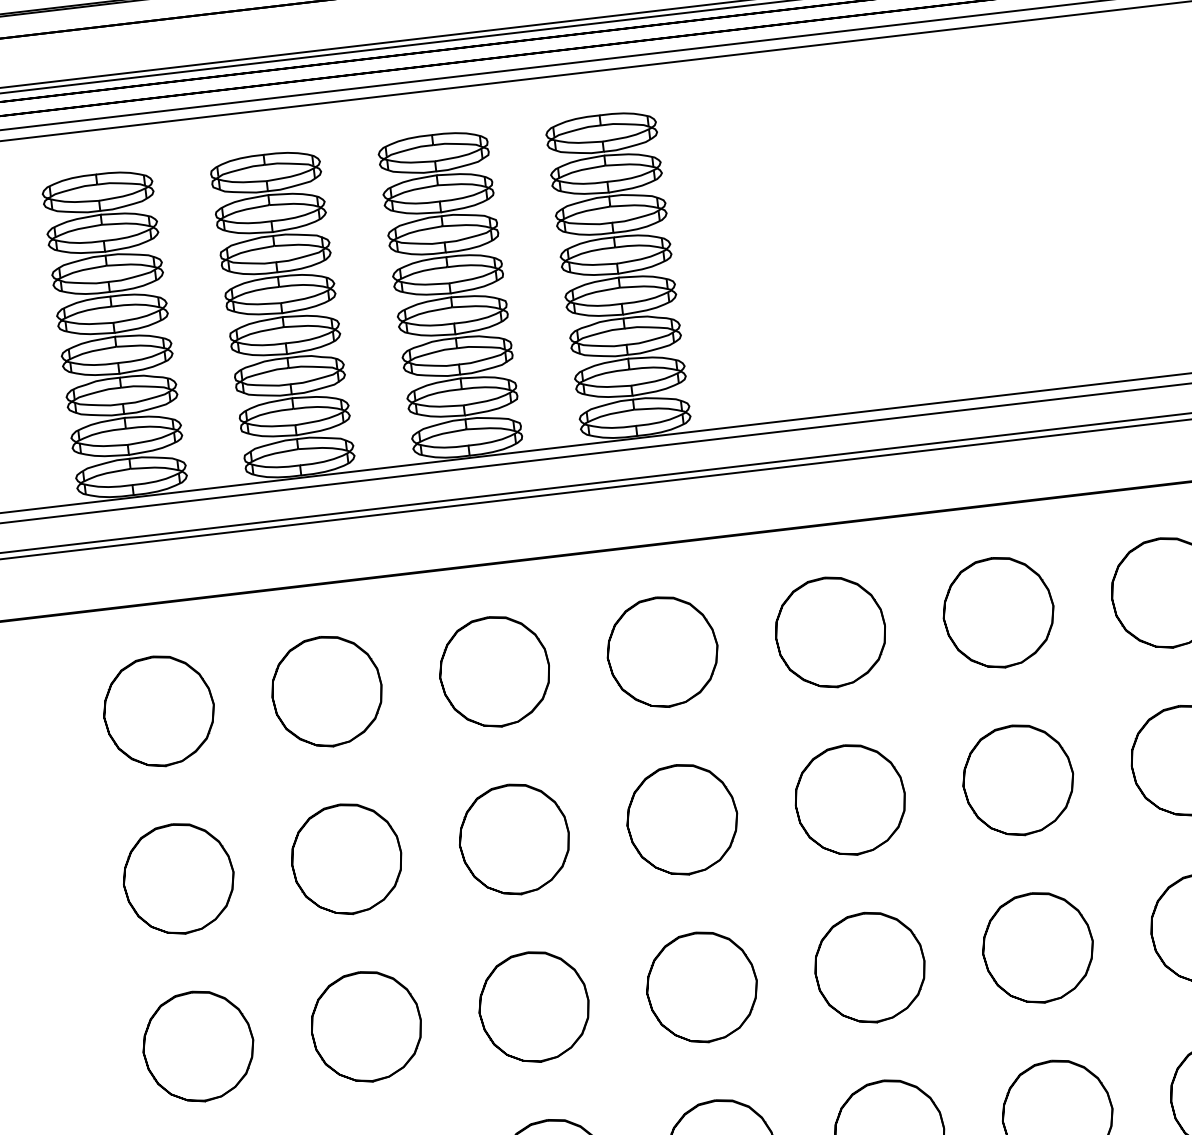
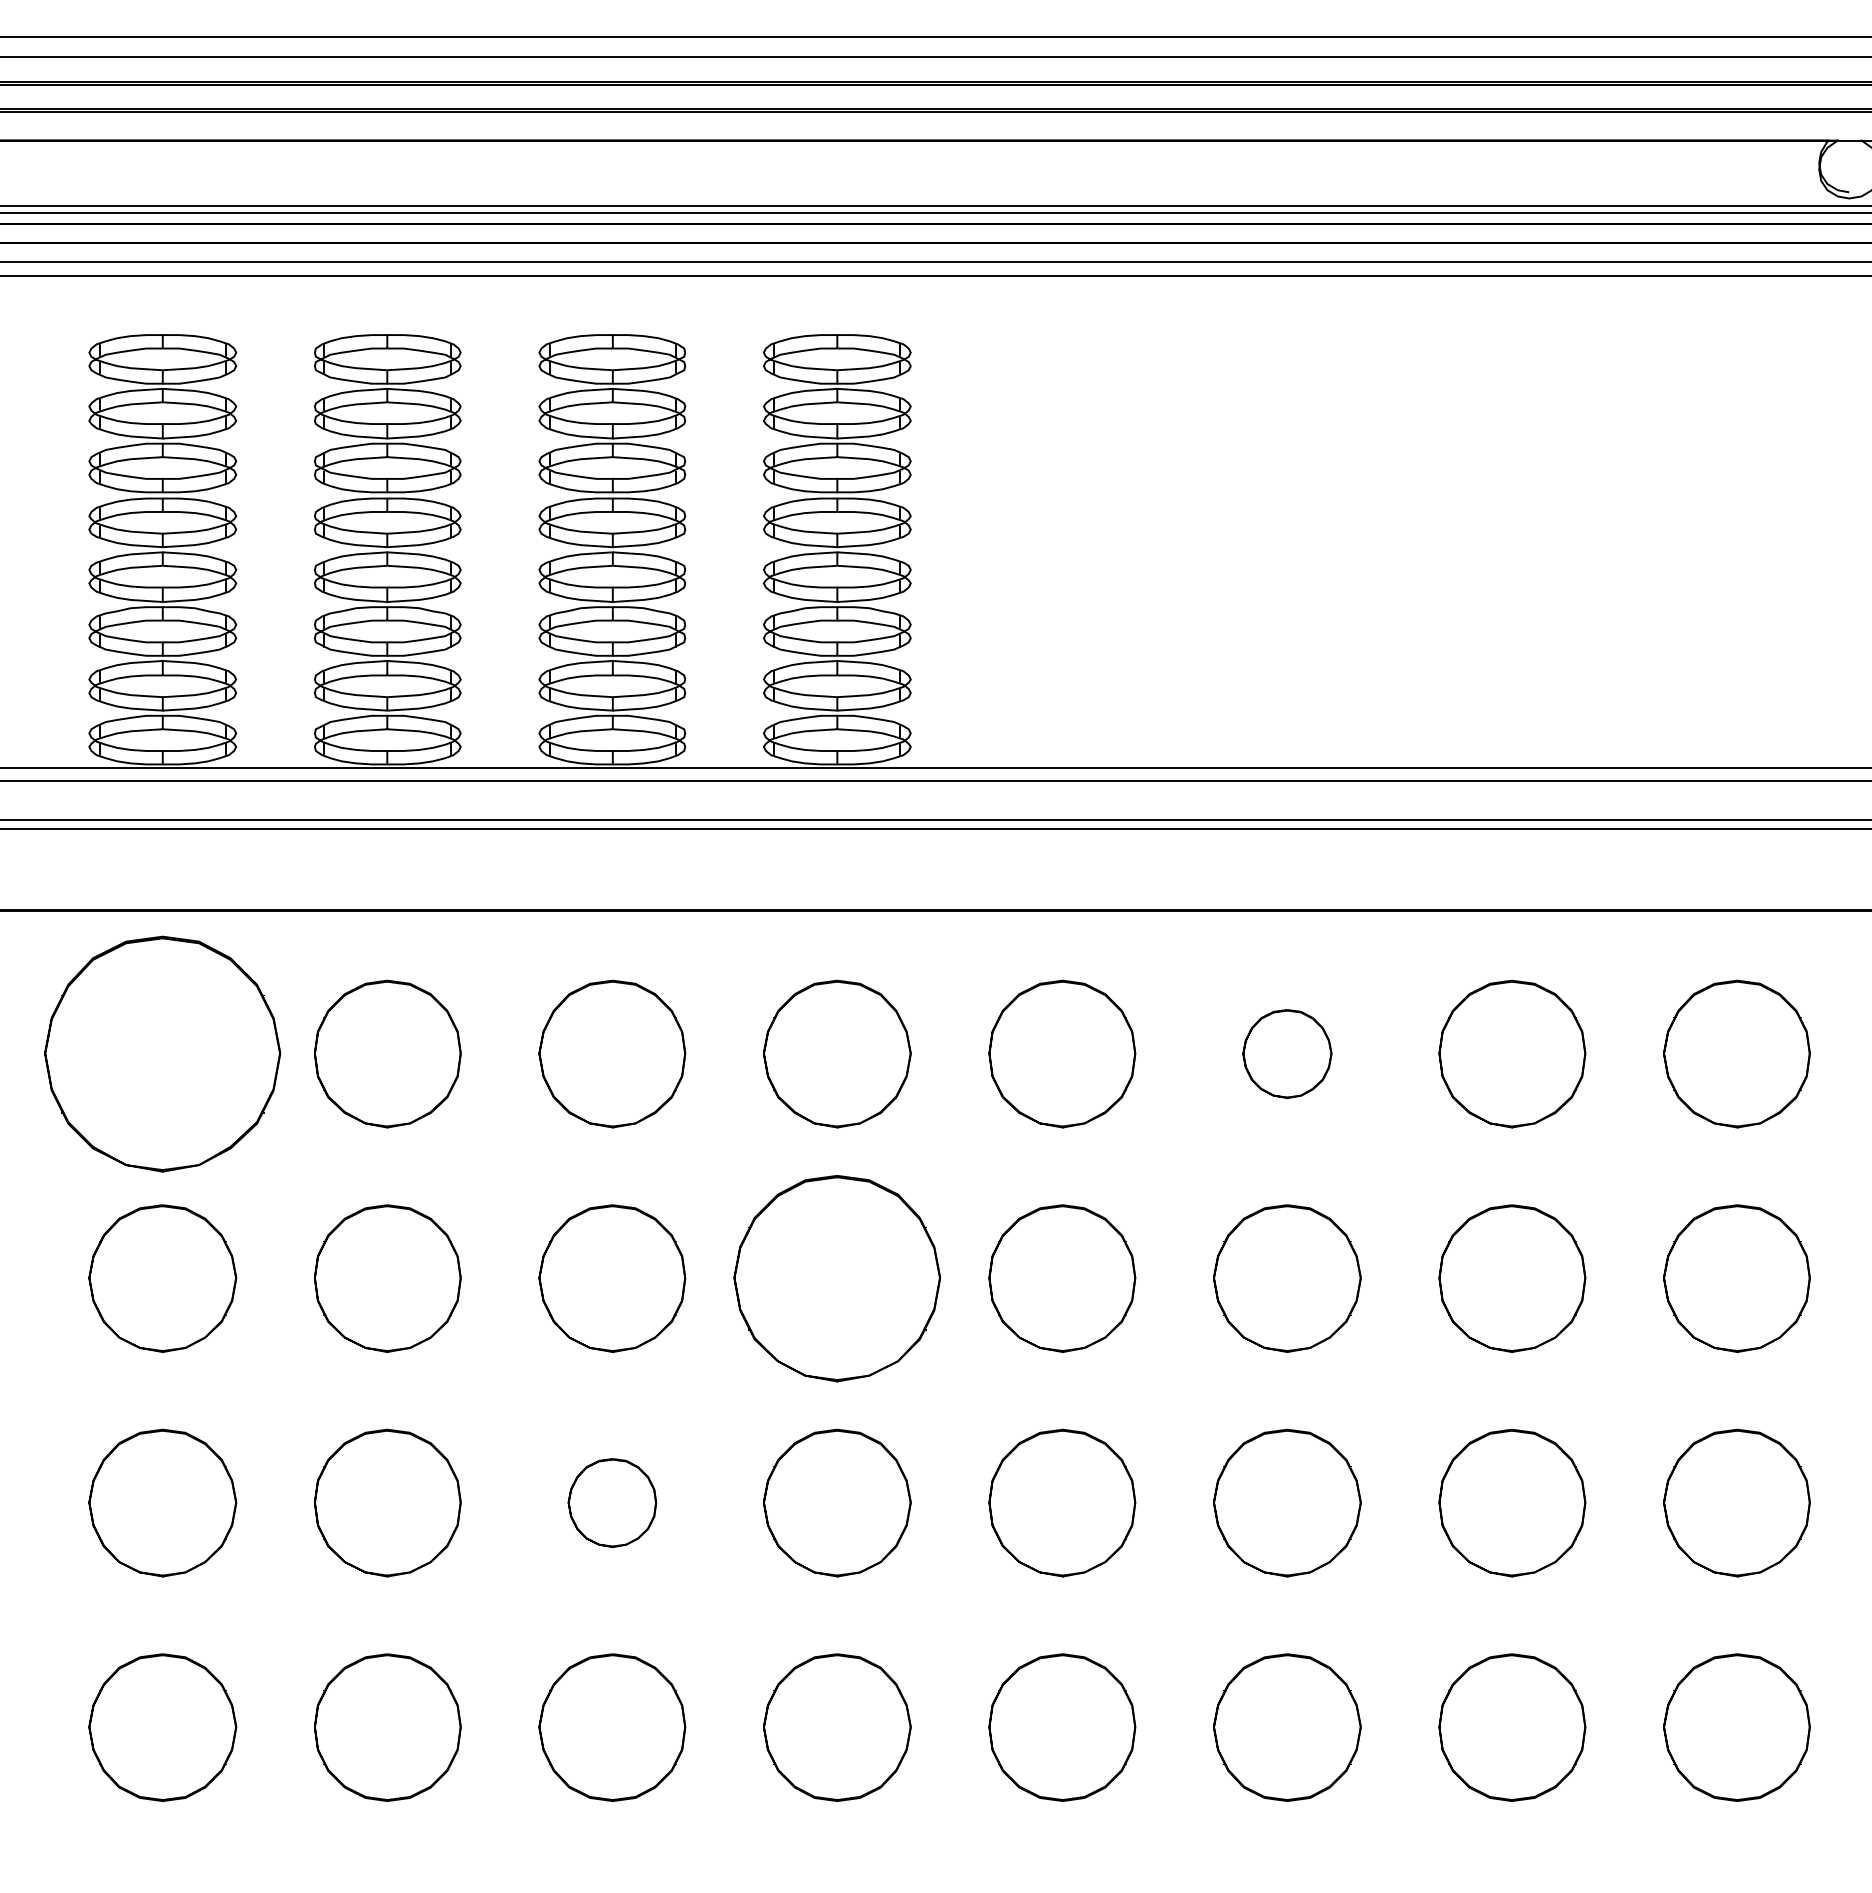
part: (998, 612) -> (1287, 1053), size x0.6
part: (158, 710) -> (162, 1053), size x1.6
part: (682, 819) -> (837, 1278), size x1.4
part: (534, 1006) -> (612, 1502), size x0.6

